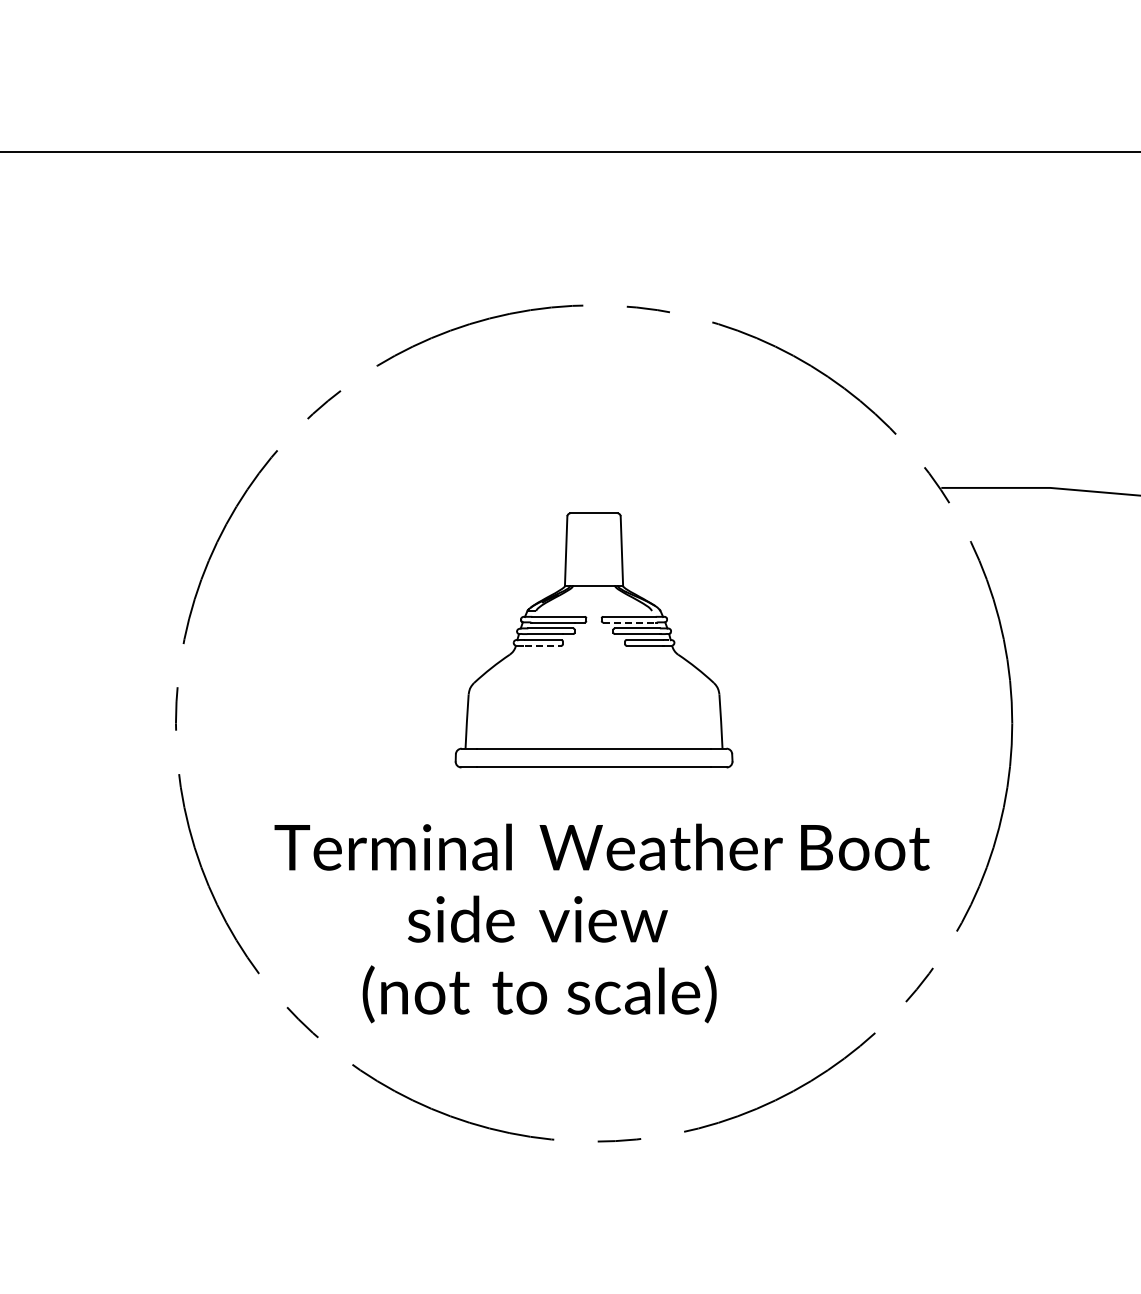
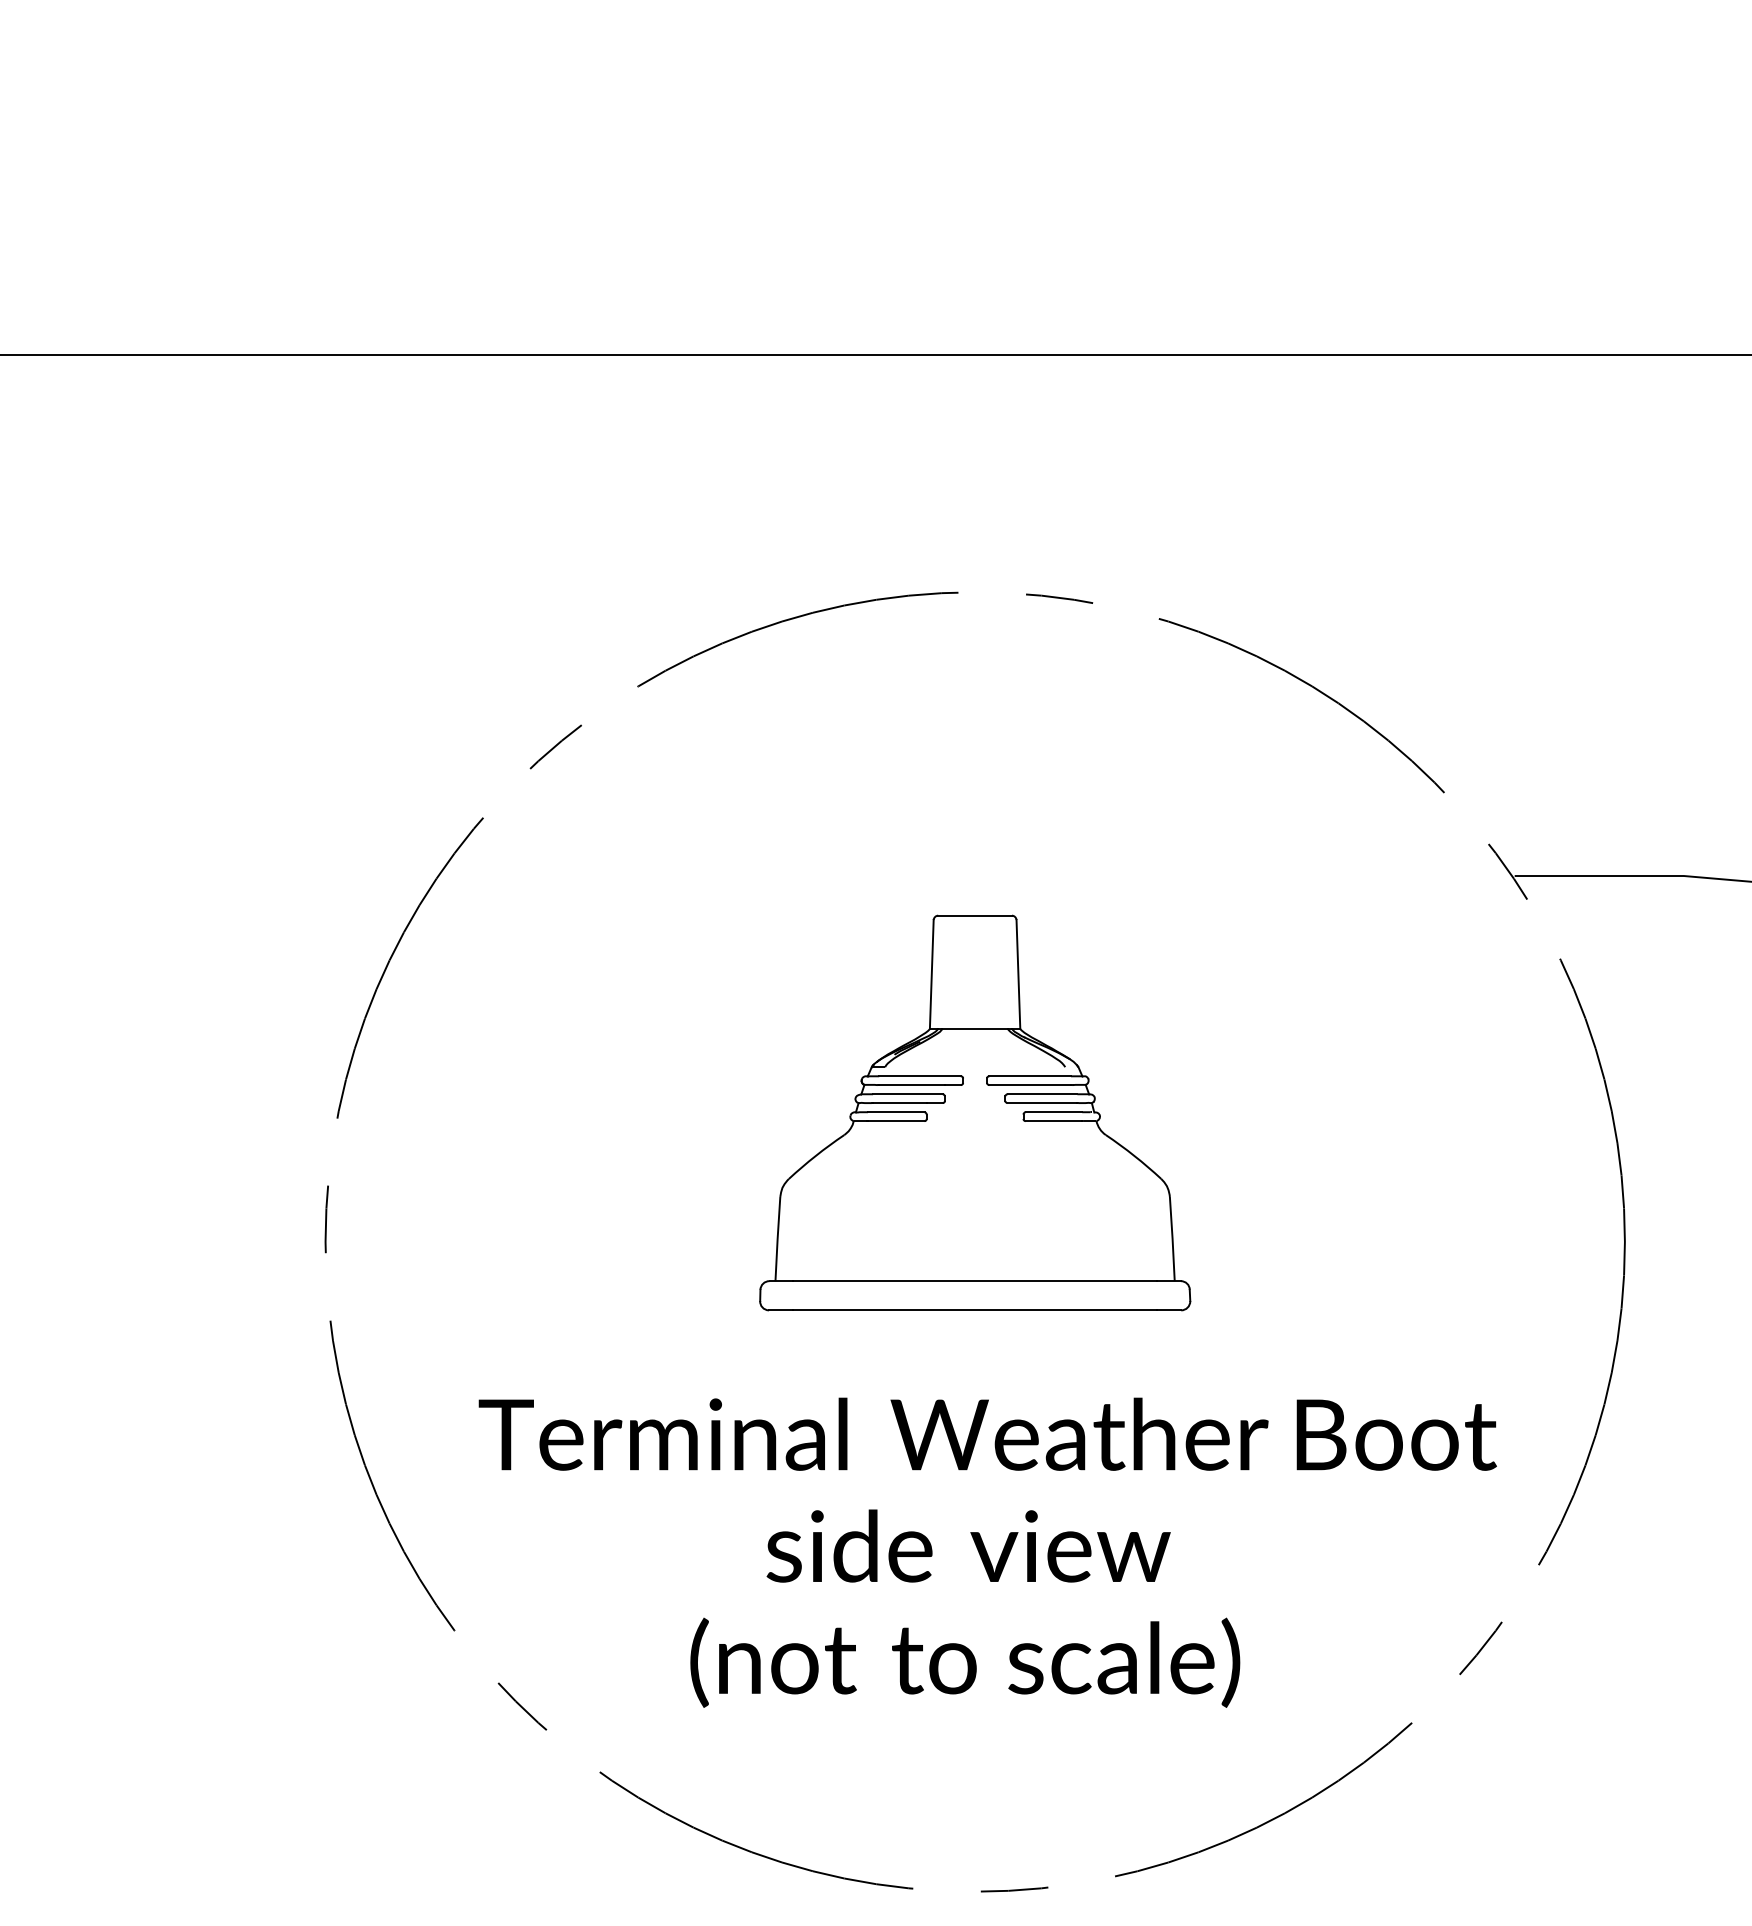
line: (629, 622) -> (1030, 1085), dashed -> solid
line: (543, 645) -> (896, 1120), dashed -> solid
text: (537, 918) -> (968, 1544), moved
text: (539, 994) -> (964, 1663), moved

